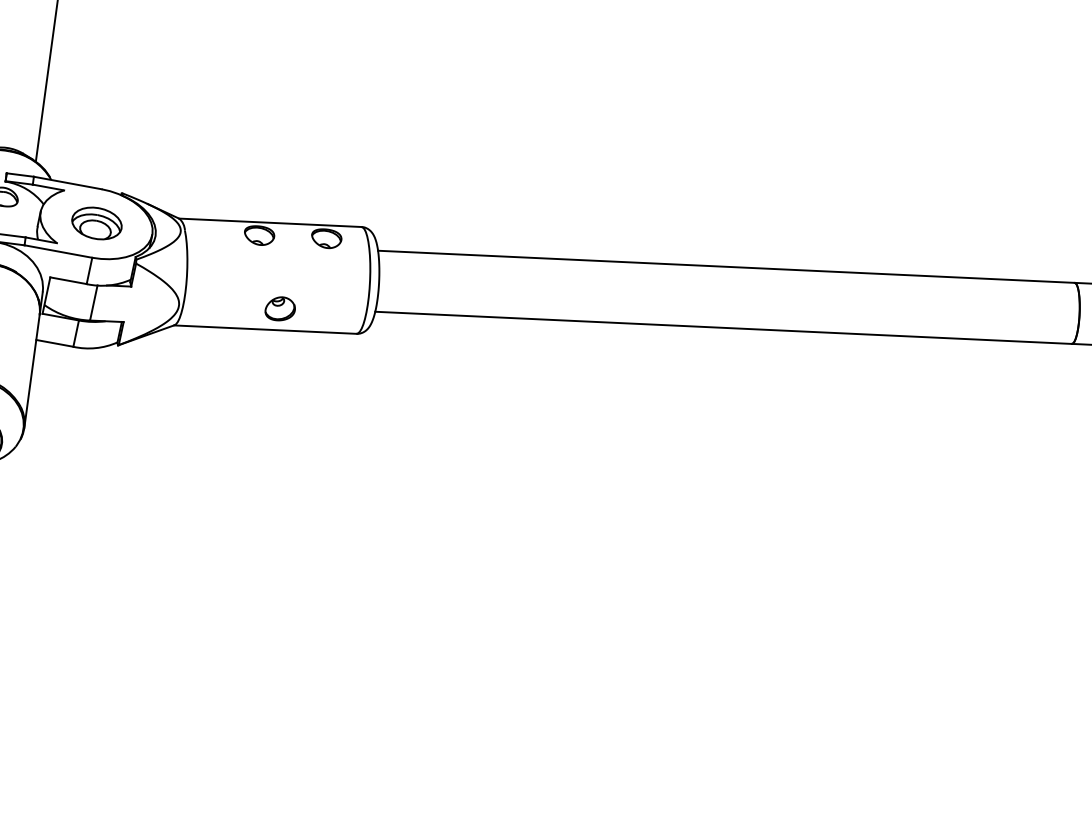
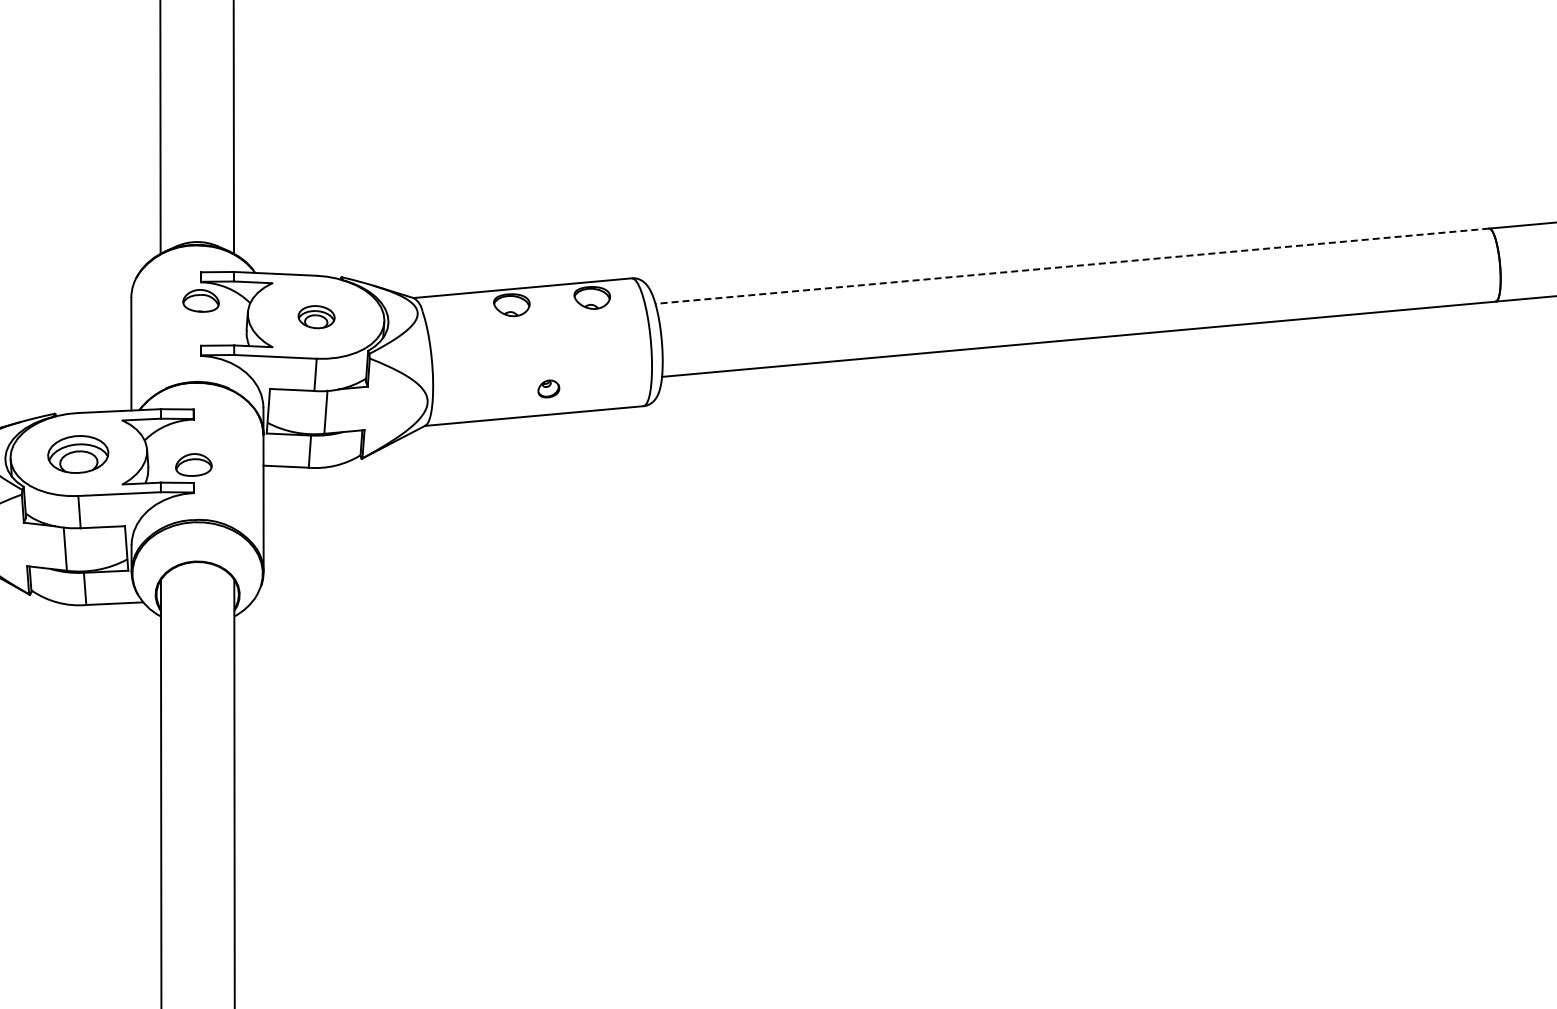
part: (96, 222) -> (316, 316), size x0.6
line: (726, 267) -> (1072, 266), solid -> dashed
part: (280, 308) -> (548, 388), size x0.6

